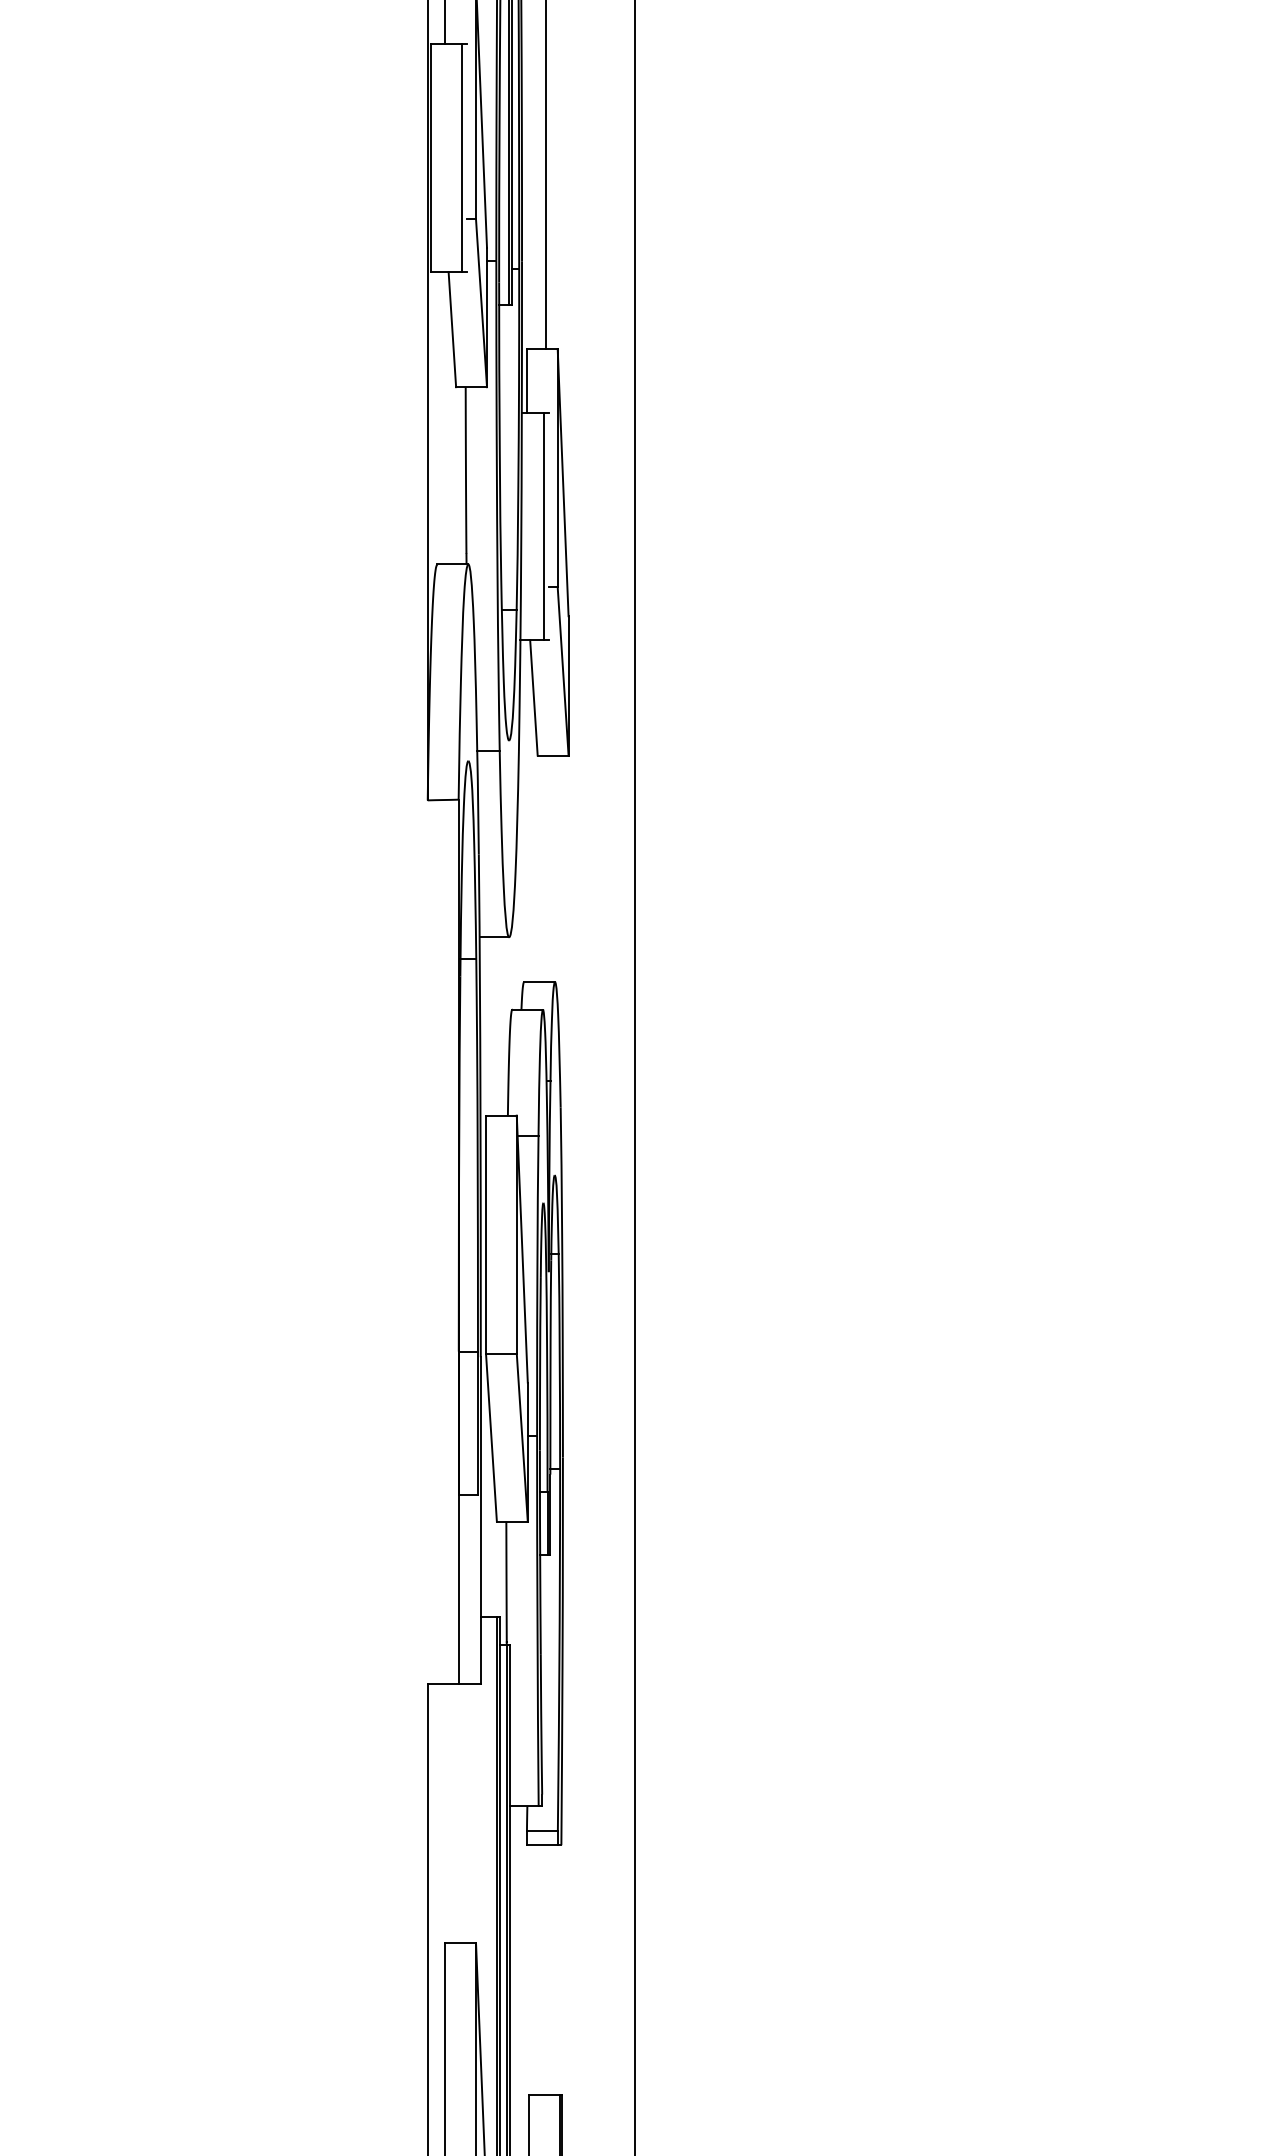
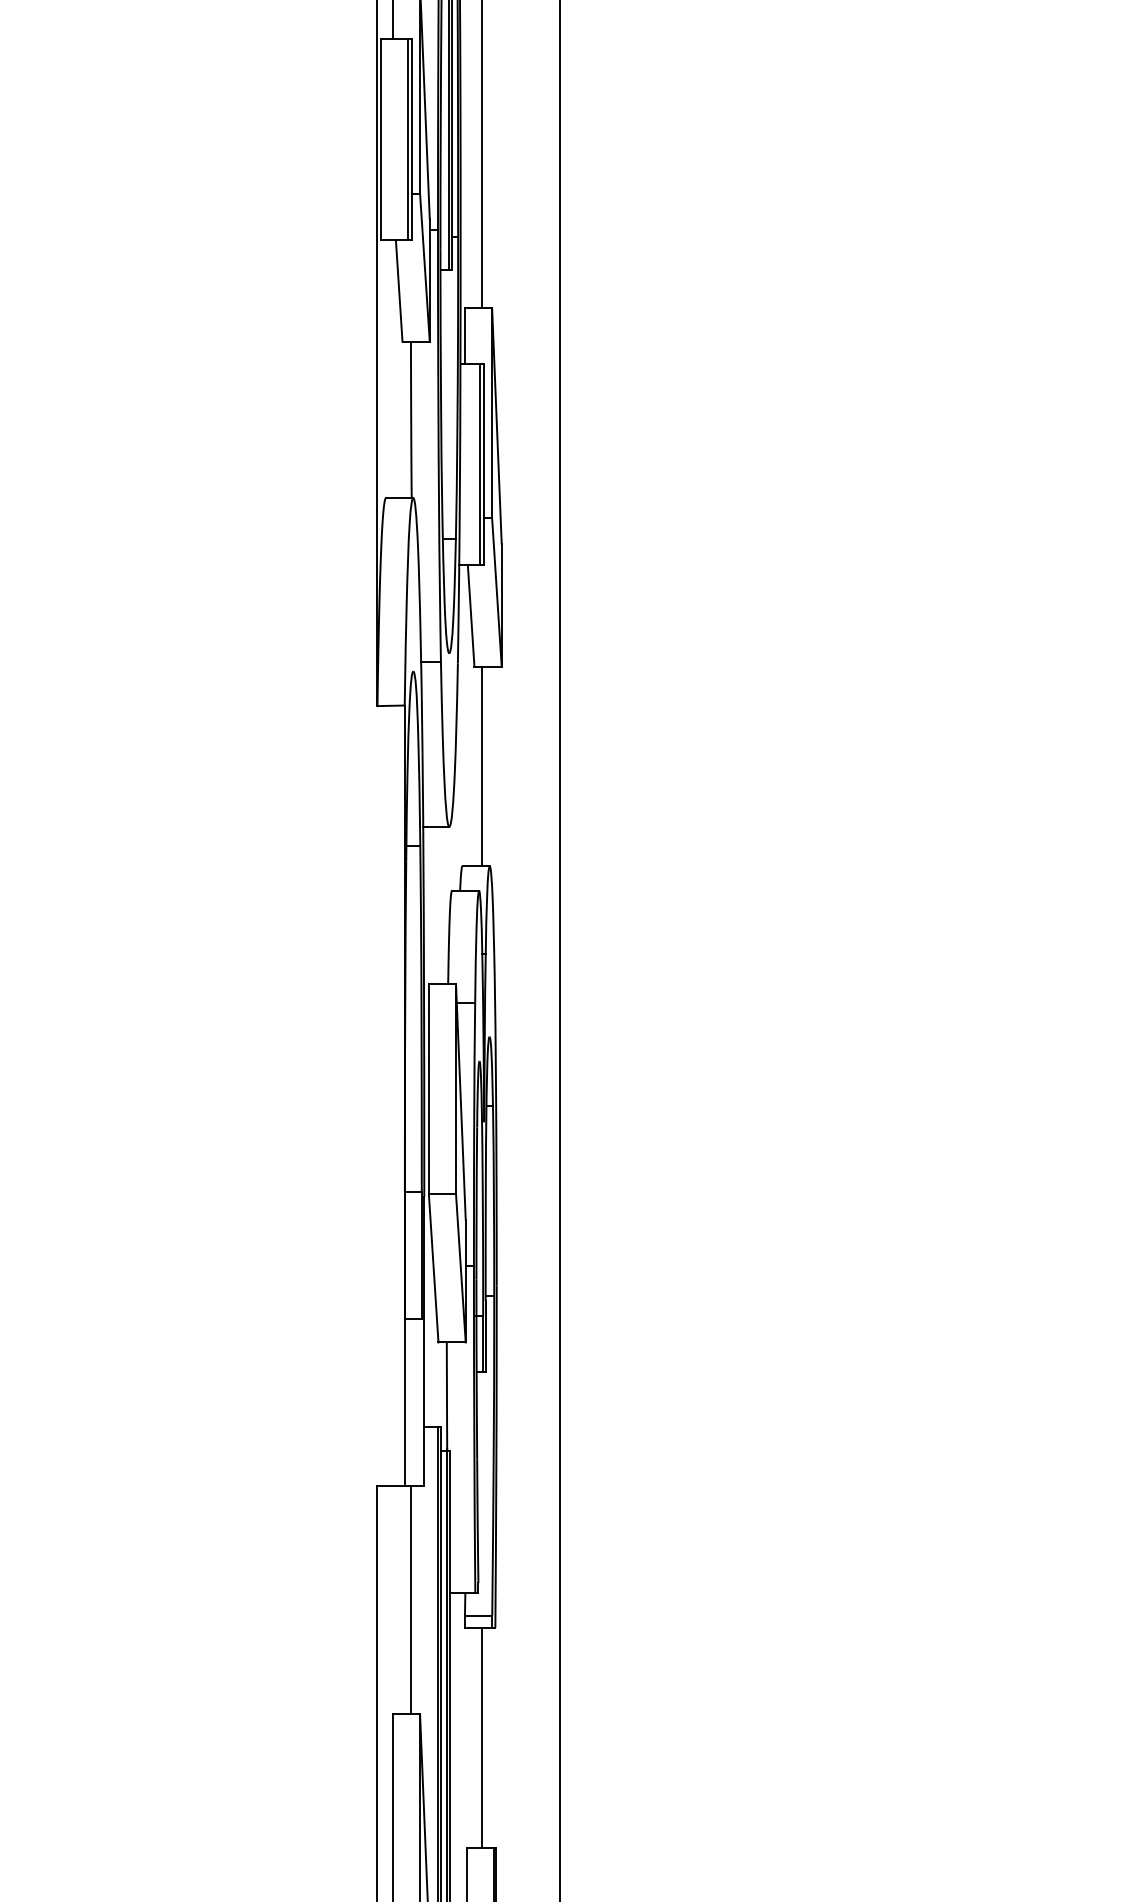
line: (467, 158) -> (412, 139), added
line: (549, 526) -> (484, 464), added
line: (546, 868) -> (482, 766), added
line: (466, 1813) -> (411, 1599), added
line: (546, 1969) -> (482, 1737), added

